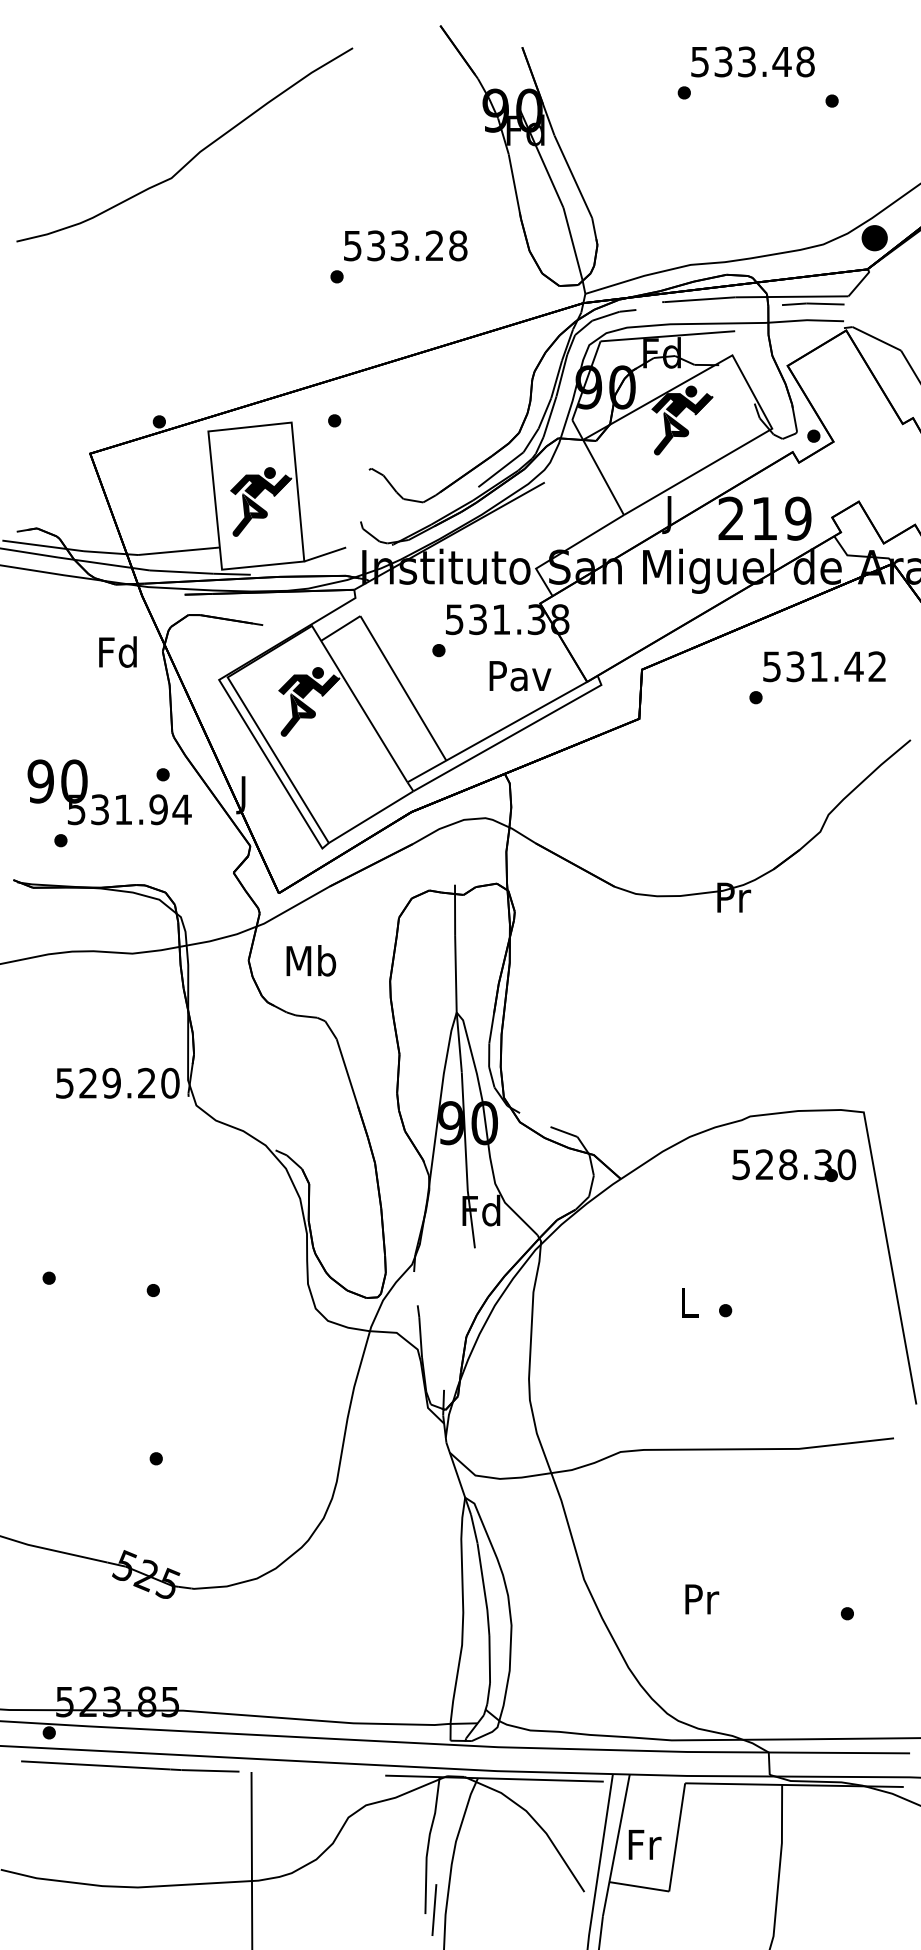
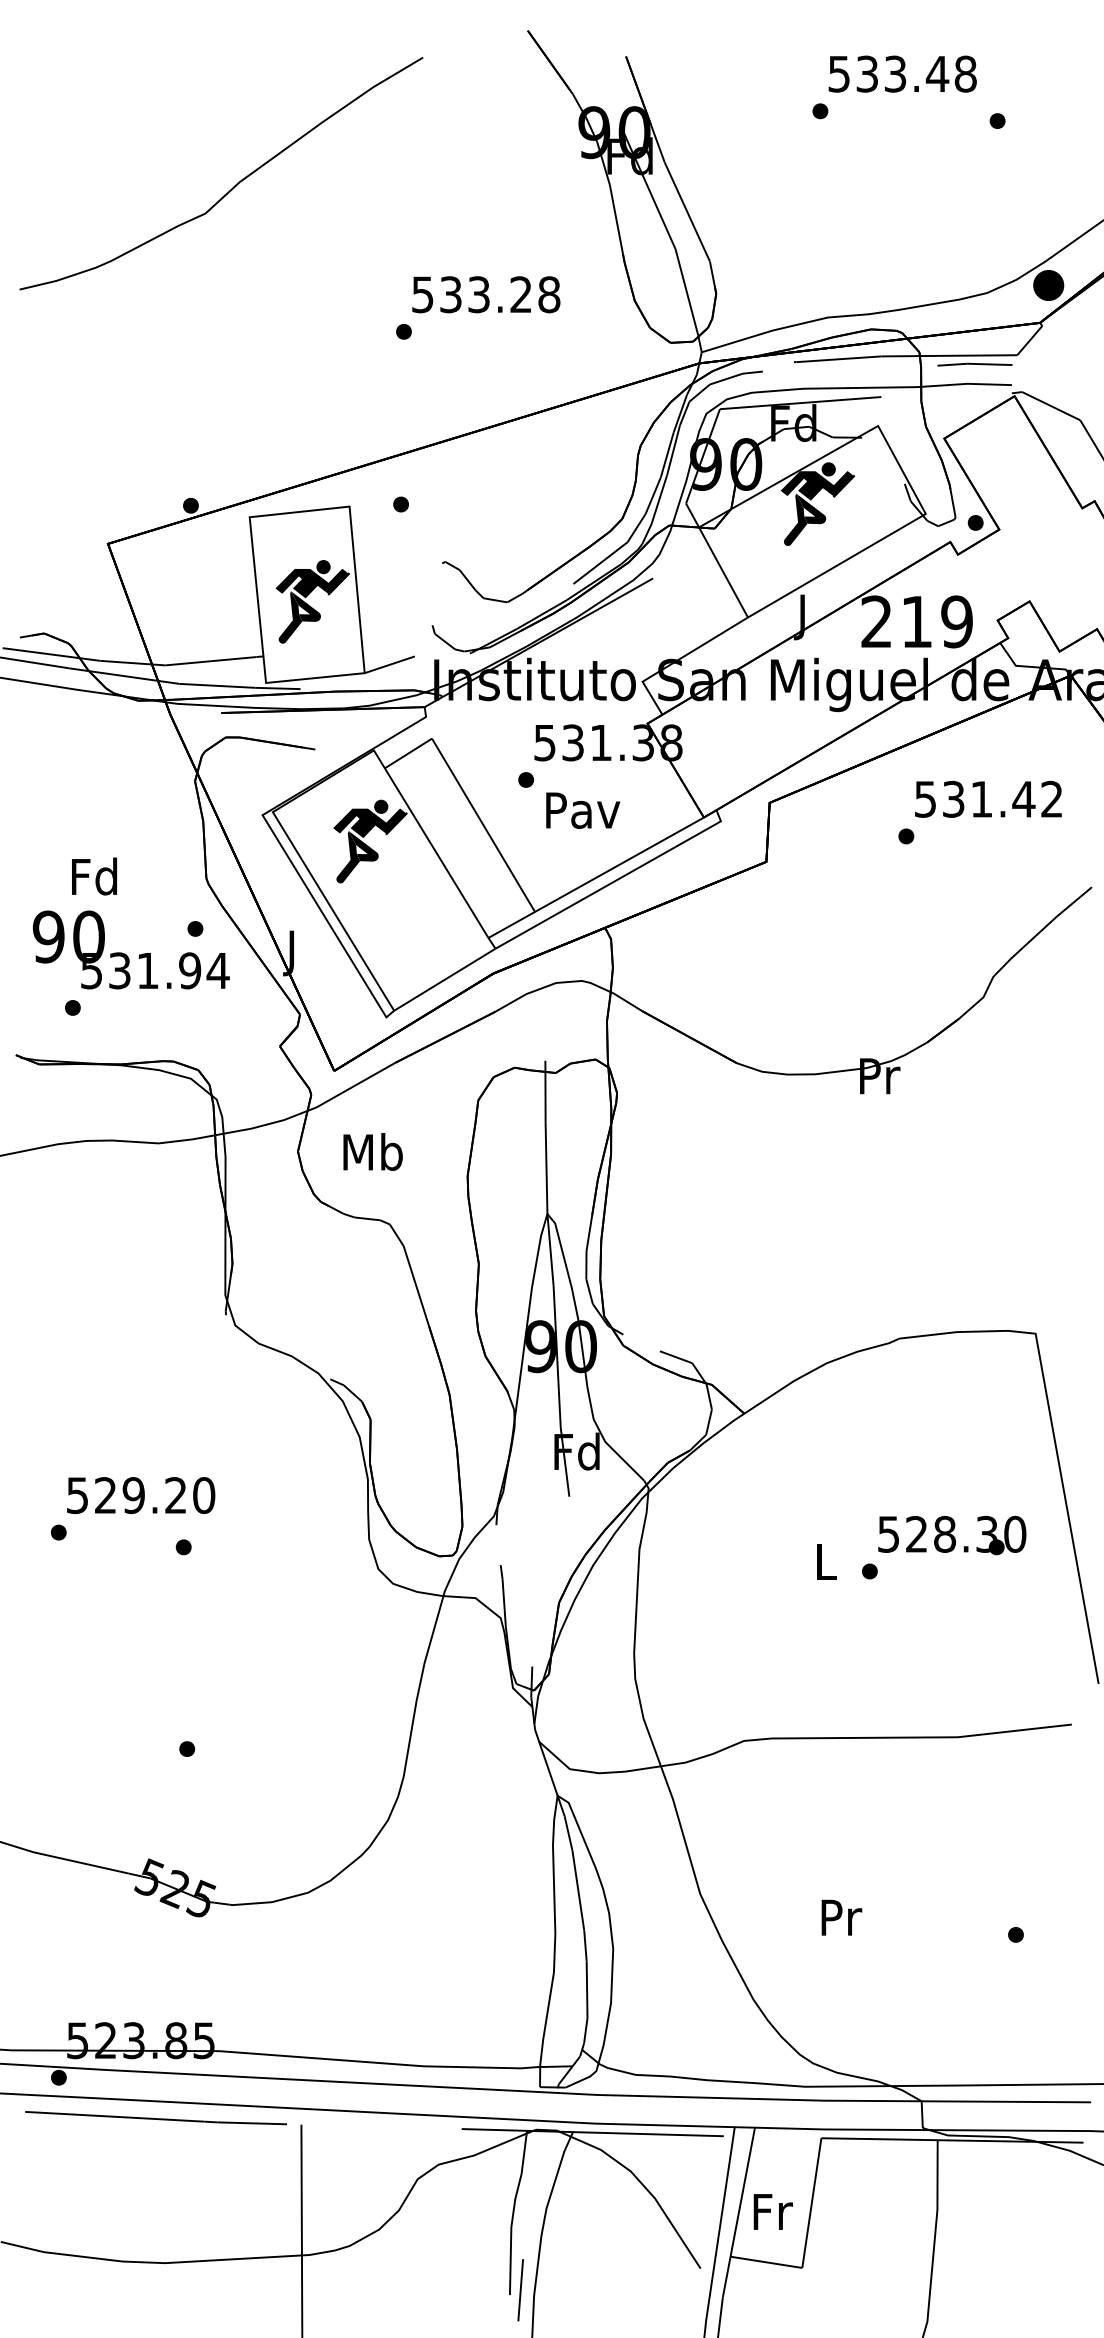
text: (117, 651) -> (93, 875), moved
text: (520, 676) -> (583, 811), moved
text: (117, 1082) -> (140, 1494), moved
text: (794, 1165) -> (952, 1535), moved

